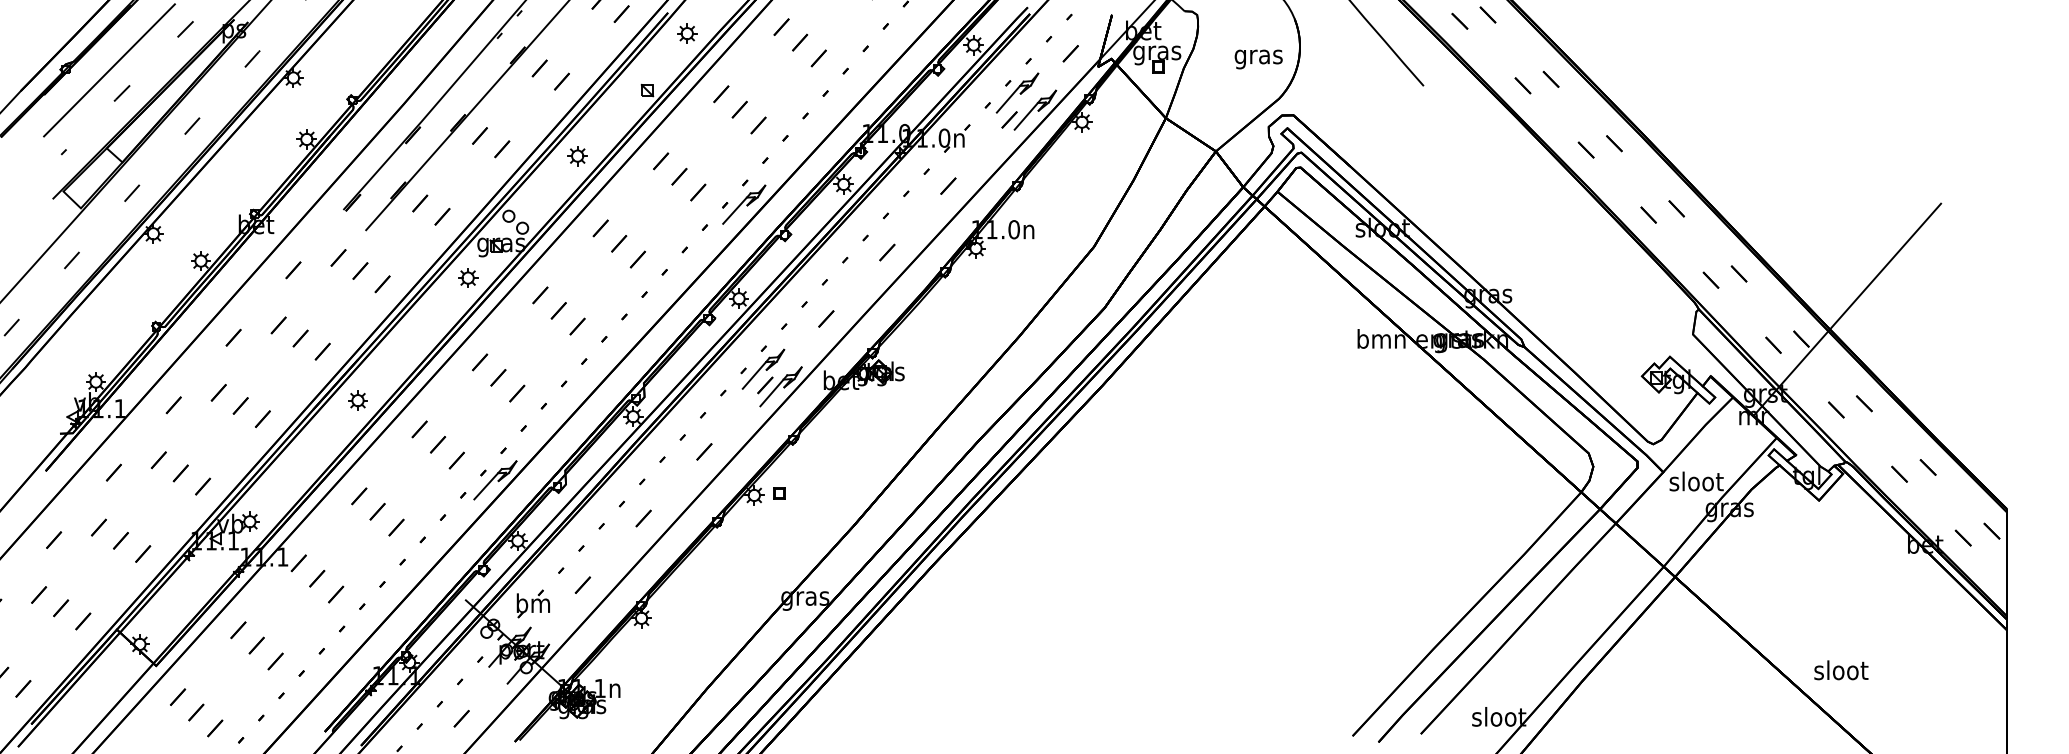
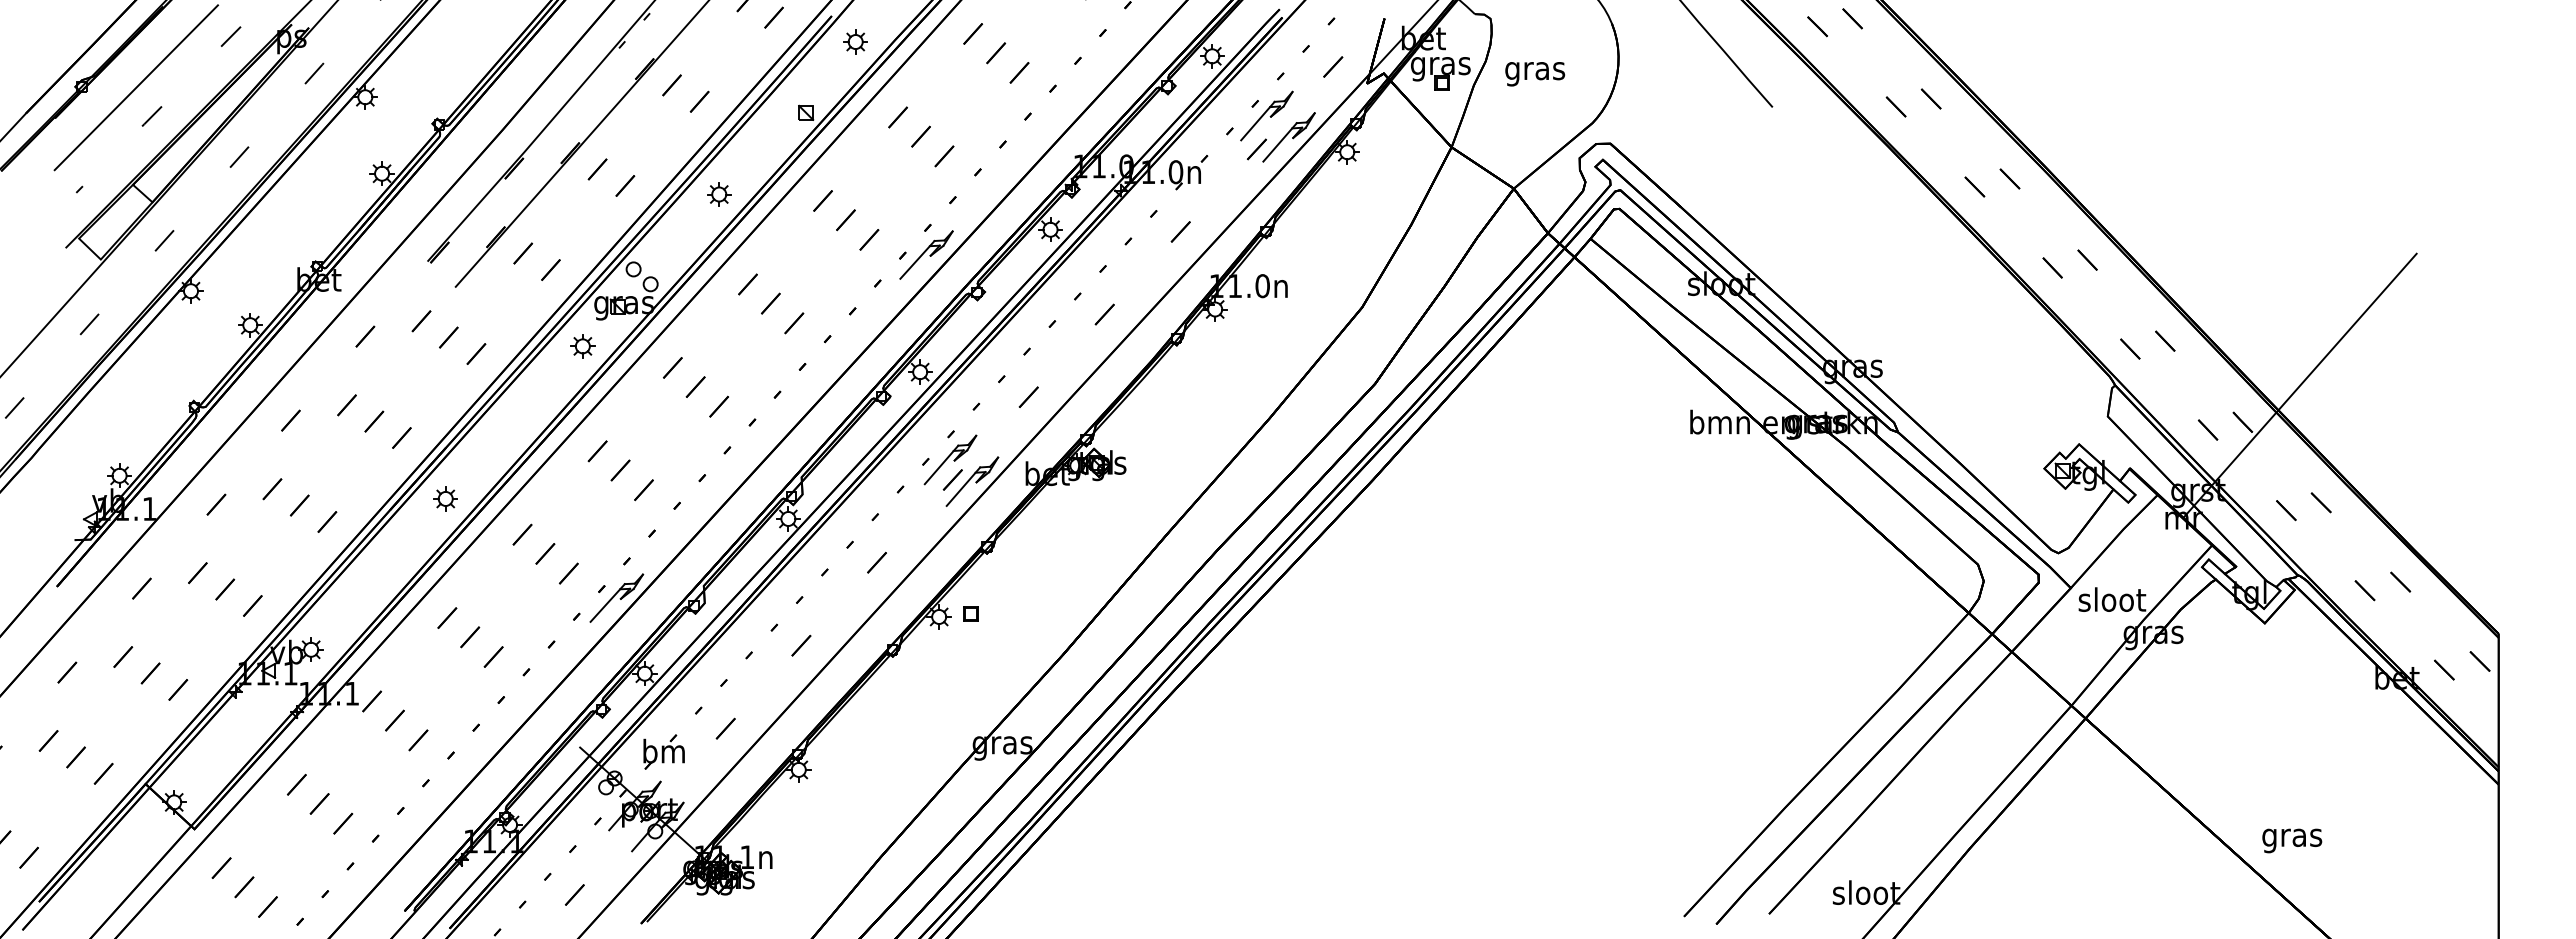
text: (1258, 59) -> (1535, 74), moved
text: (1841, 672) -> (2292, 837), sloot -> gras

